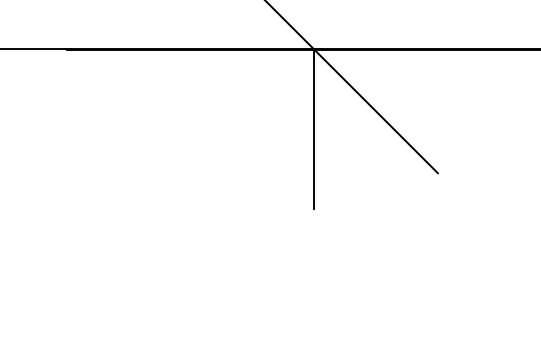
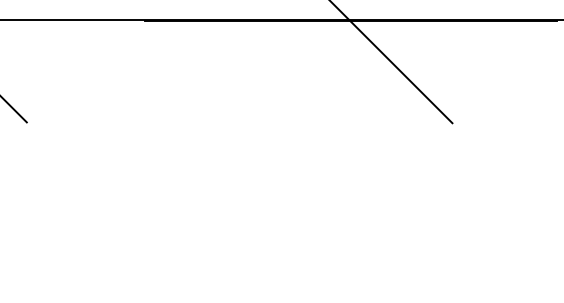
line: (313, 128) -> (349, 86), removed

